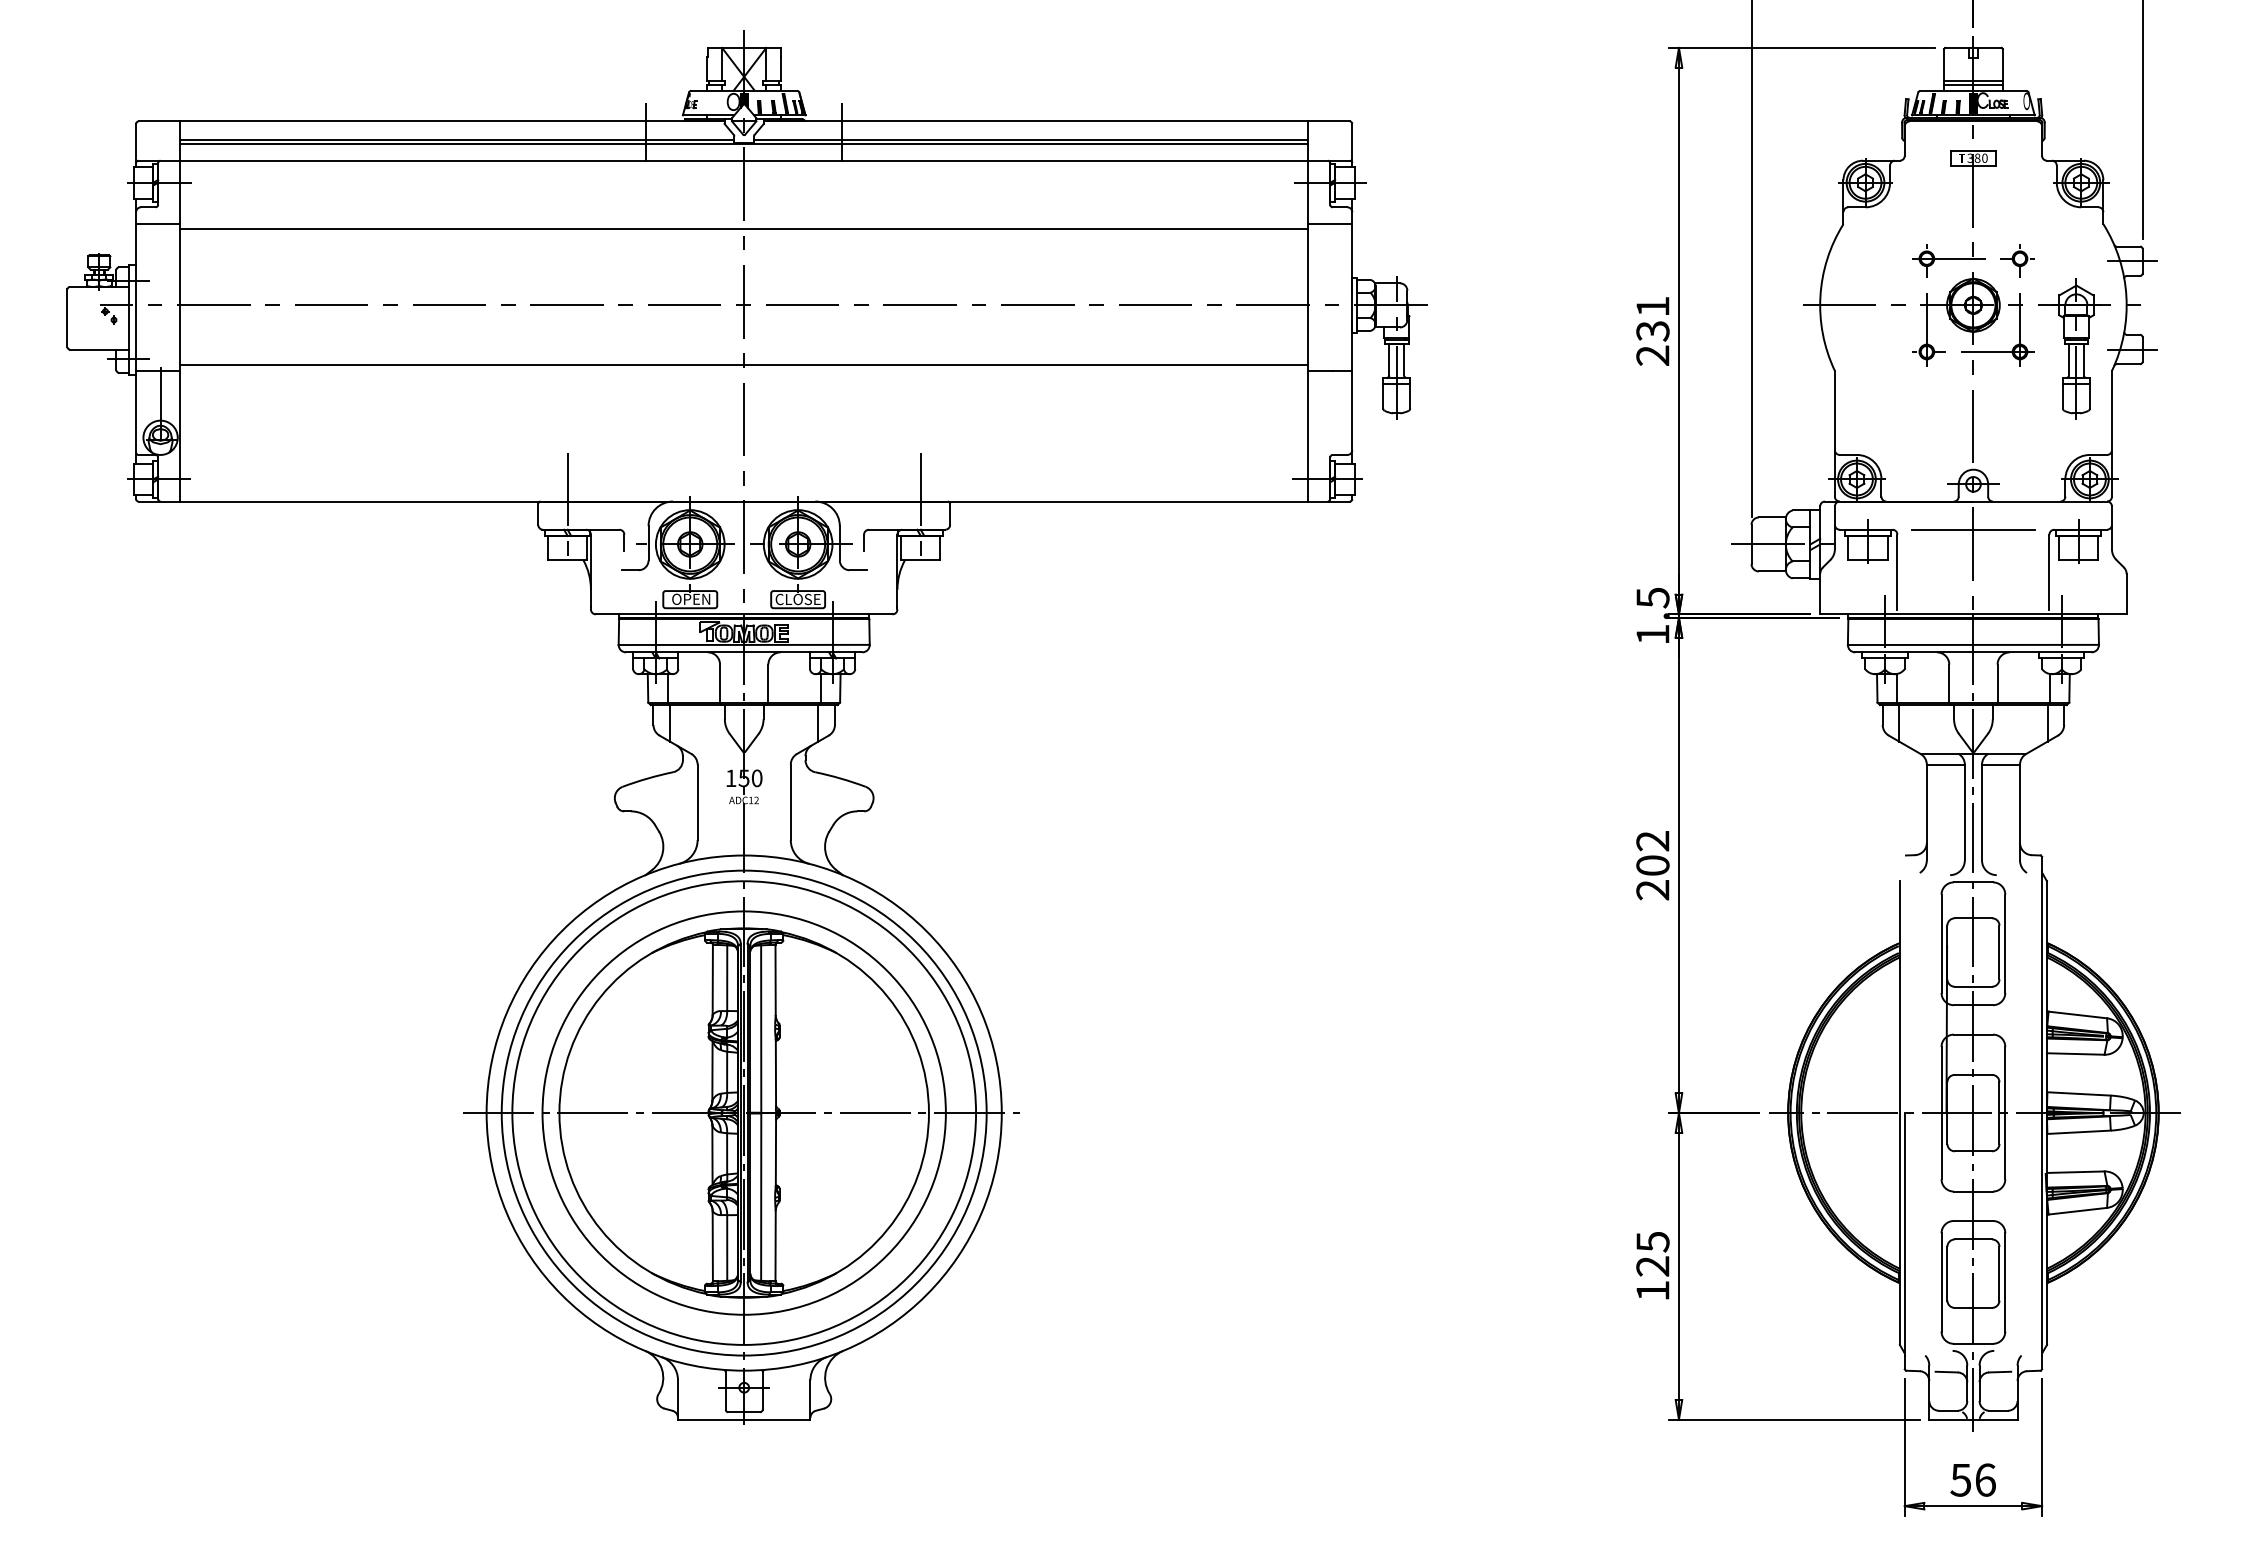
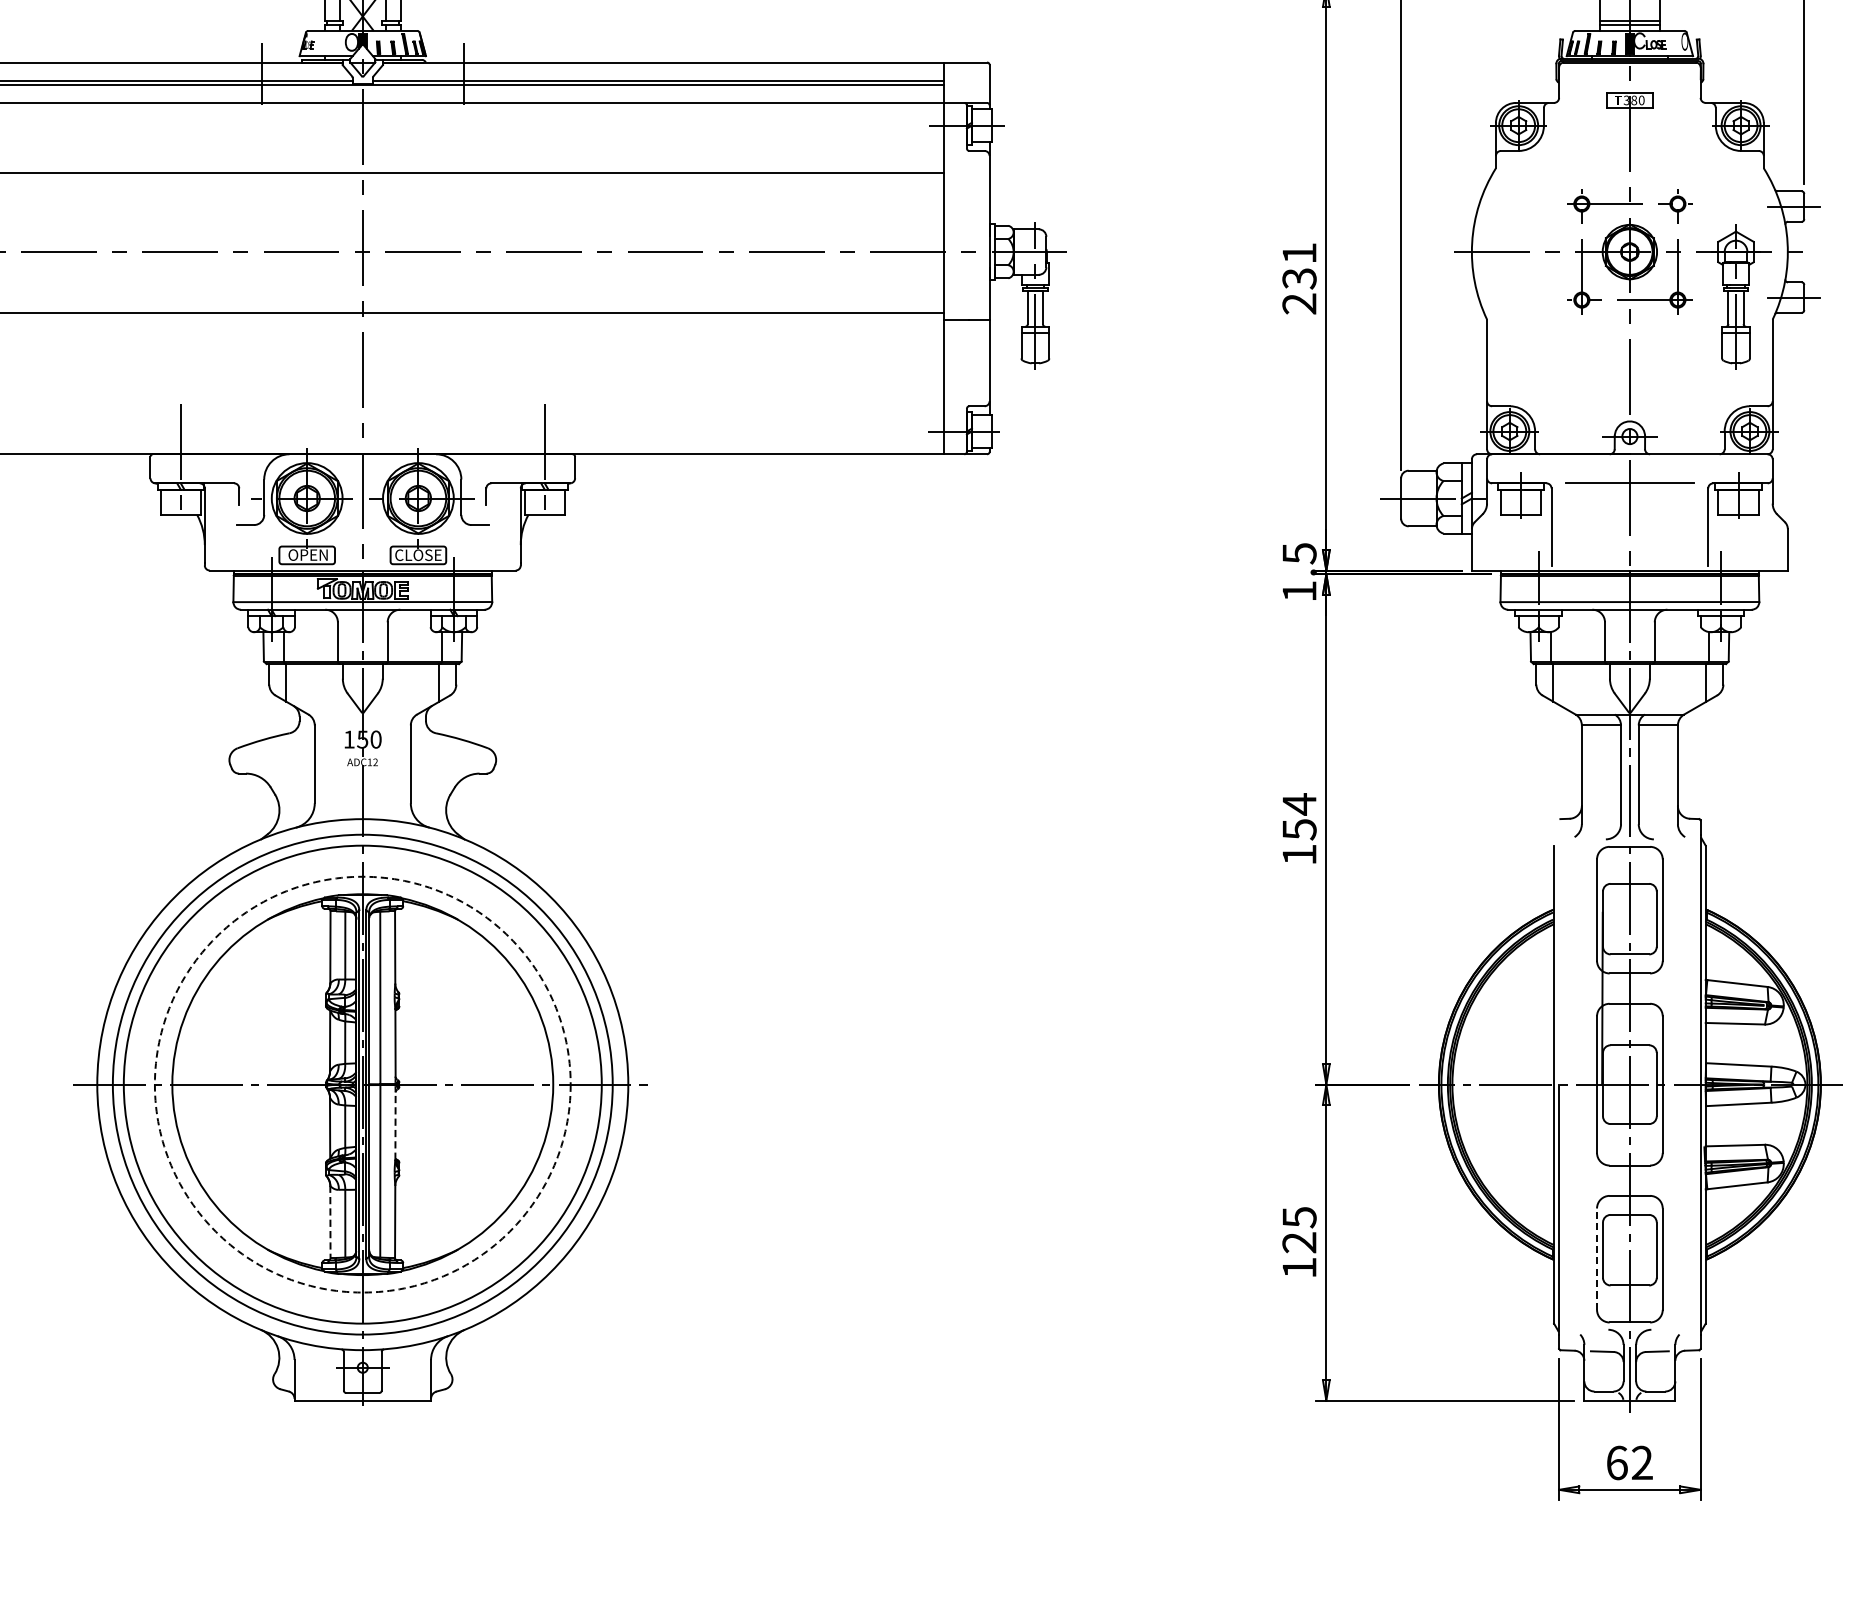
line: (1330, 224) -> (967, 168), removed
text: (1652, 865) -> (1299, 829), 202 -> 154
circle: (743, 1112) -> (362, 1084), solid -> dashed
line: (775, 1153) -> (395, 1126), solid -> dashed
line: (712, 1246) -> (330, 1222), solid -> dashed
line: (1941, 1281) -> (1596, 1258), solid -> dashed
text: (1972, 1479) -> (1628, 1462), 56 -> 62

